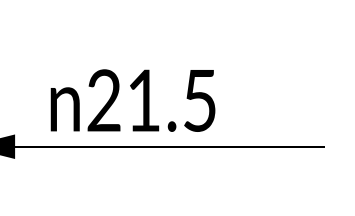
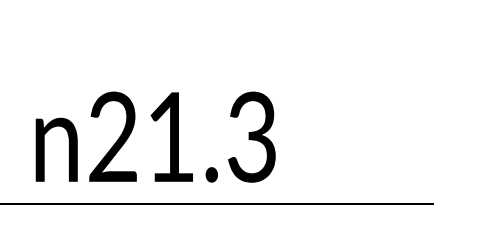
text: (199, 100) -> (251, 136), 21.5 -> 21.3

